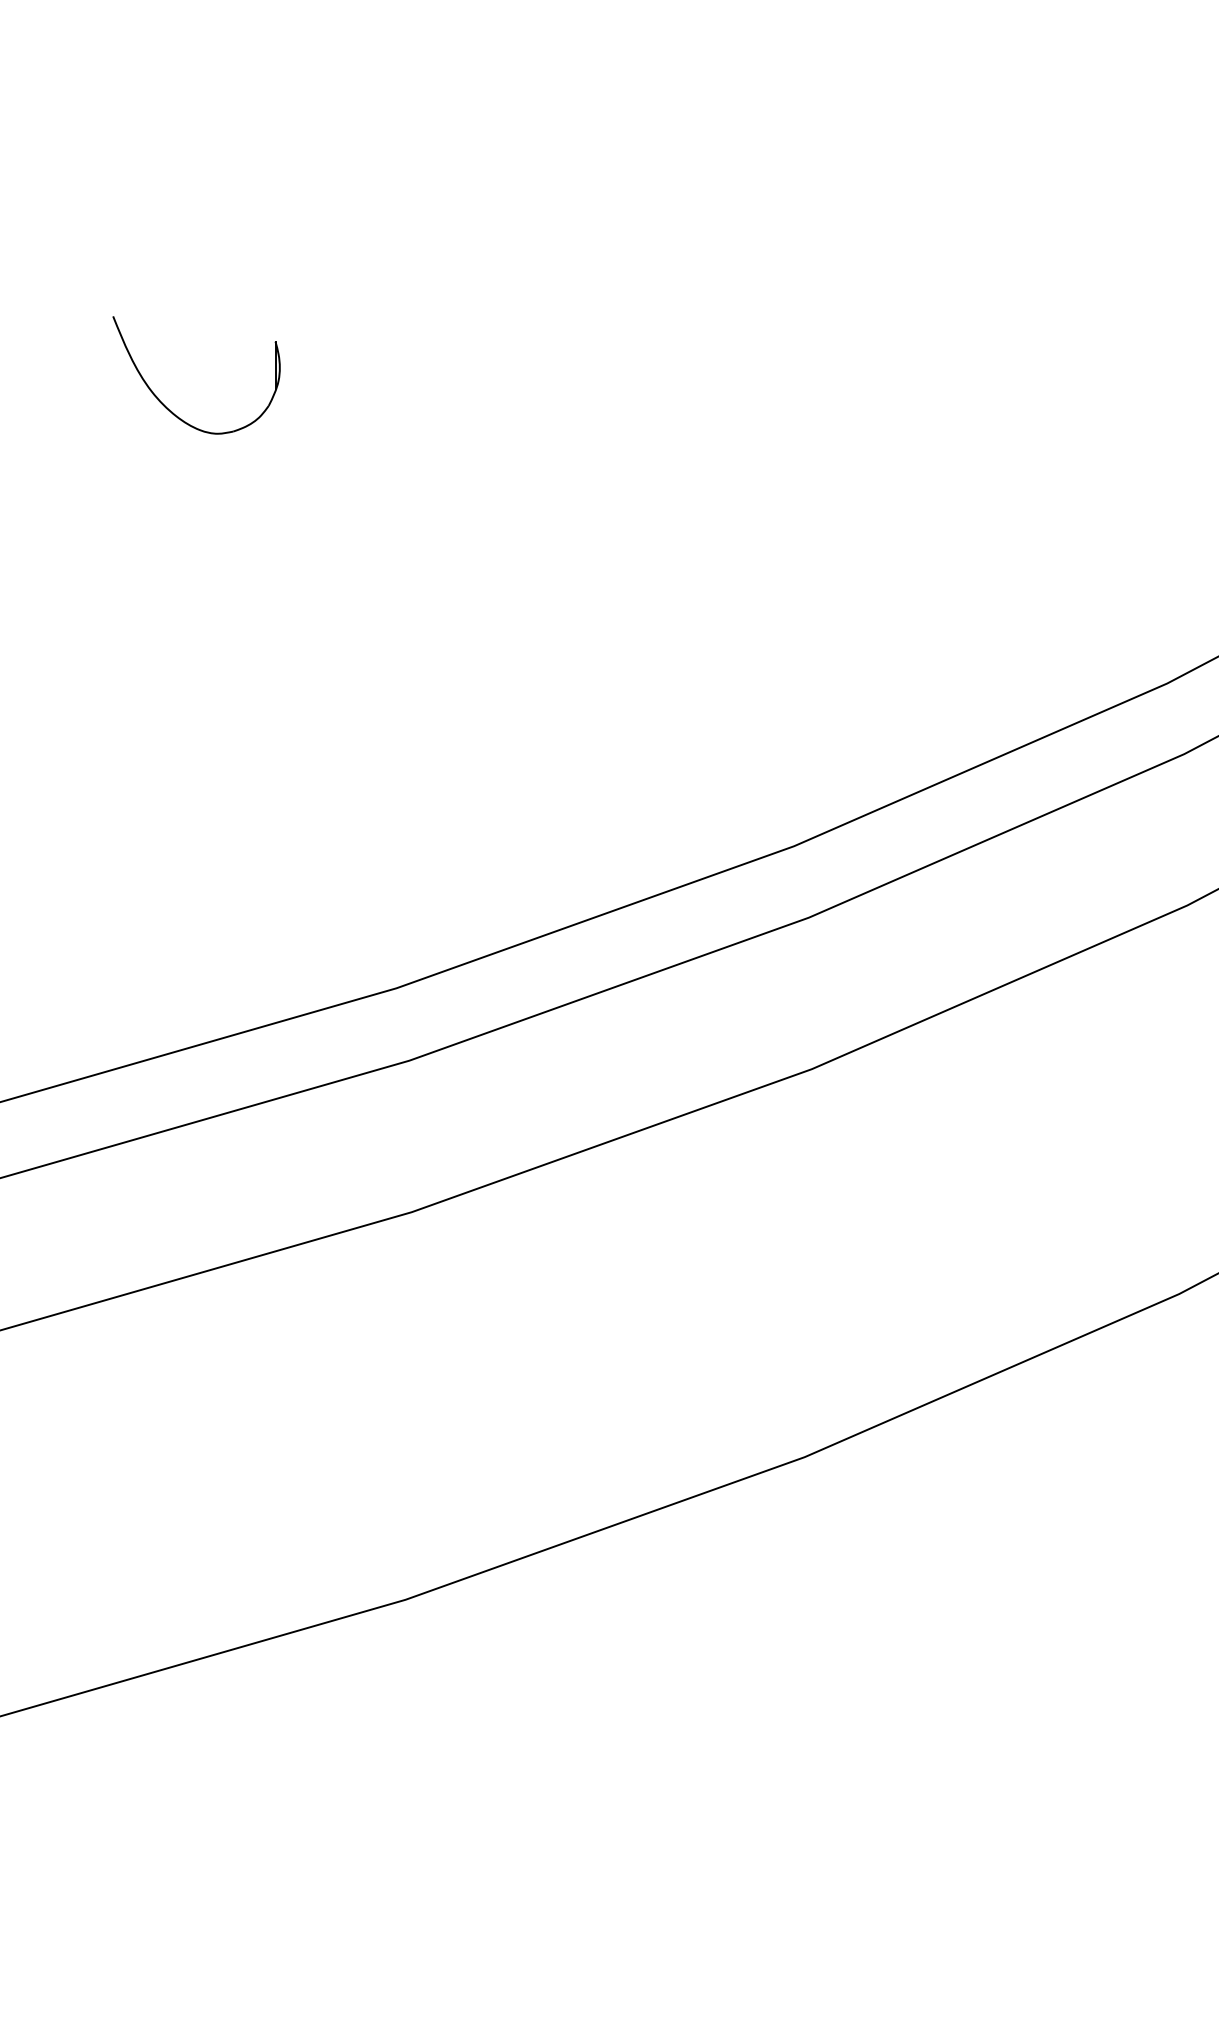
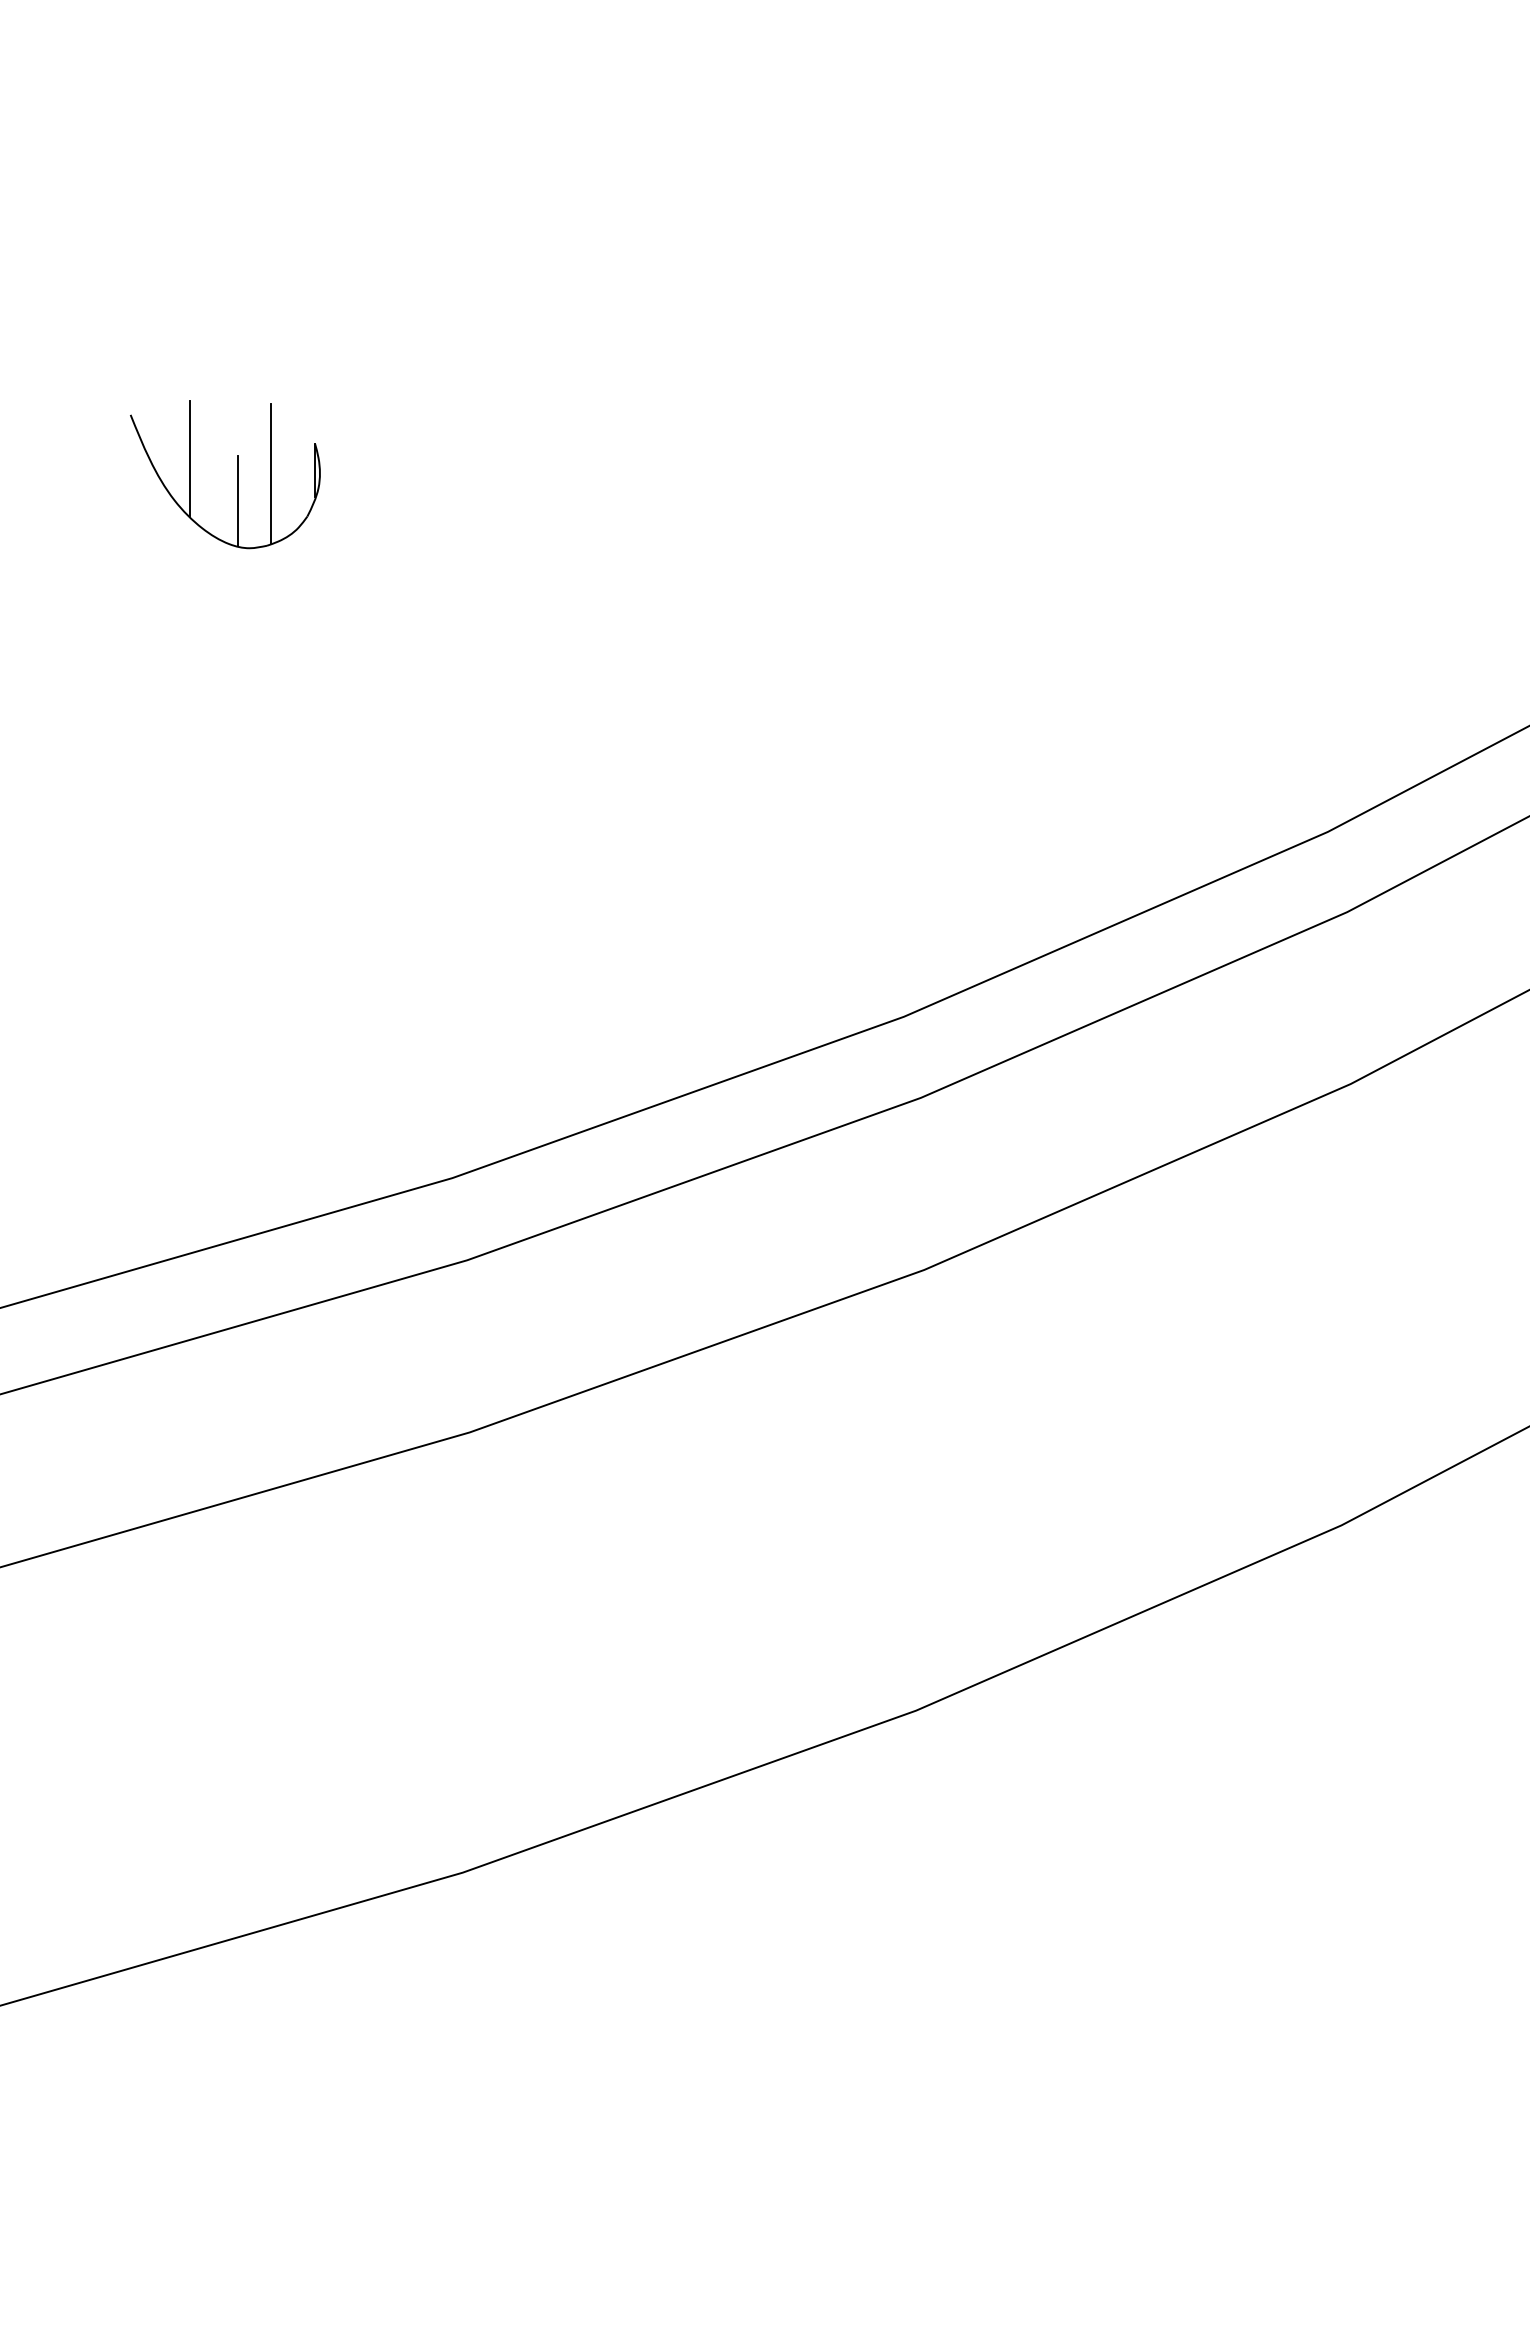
line: (165, 354) -> (190, 458), added
line: (236, 367) -> (270, 473), added
line: (207, 391) -> (237, 500), added

